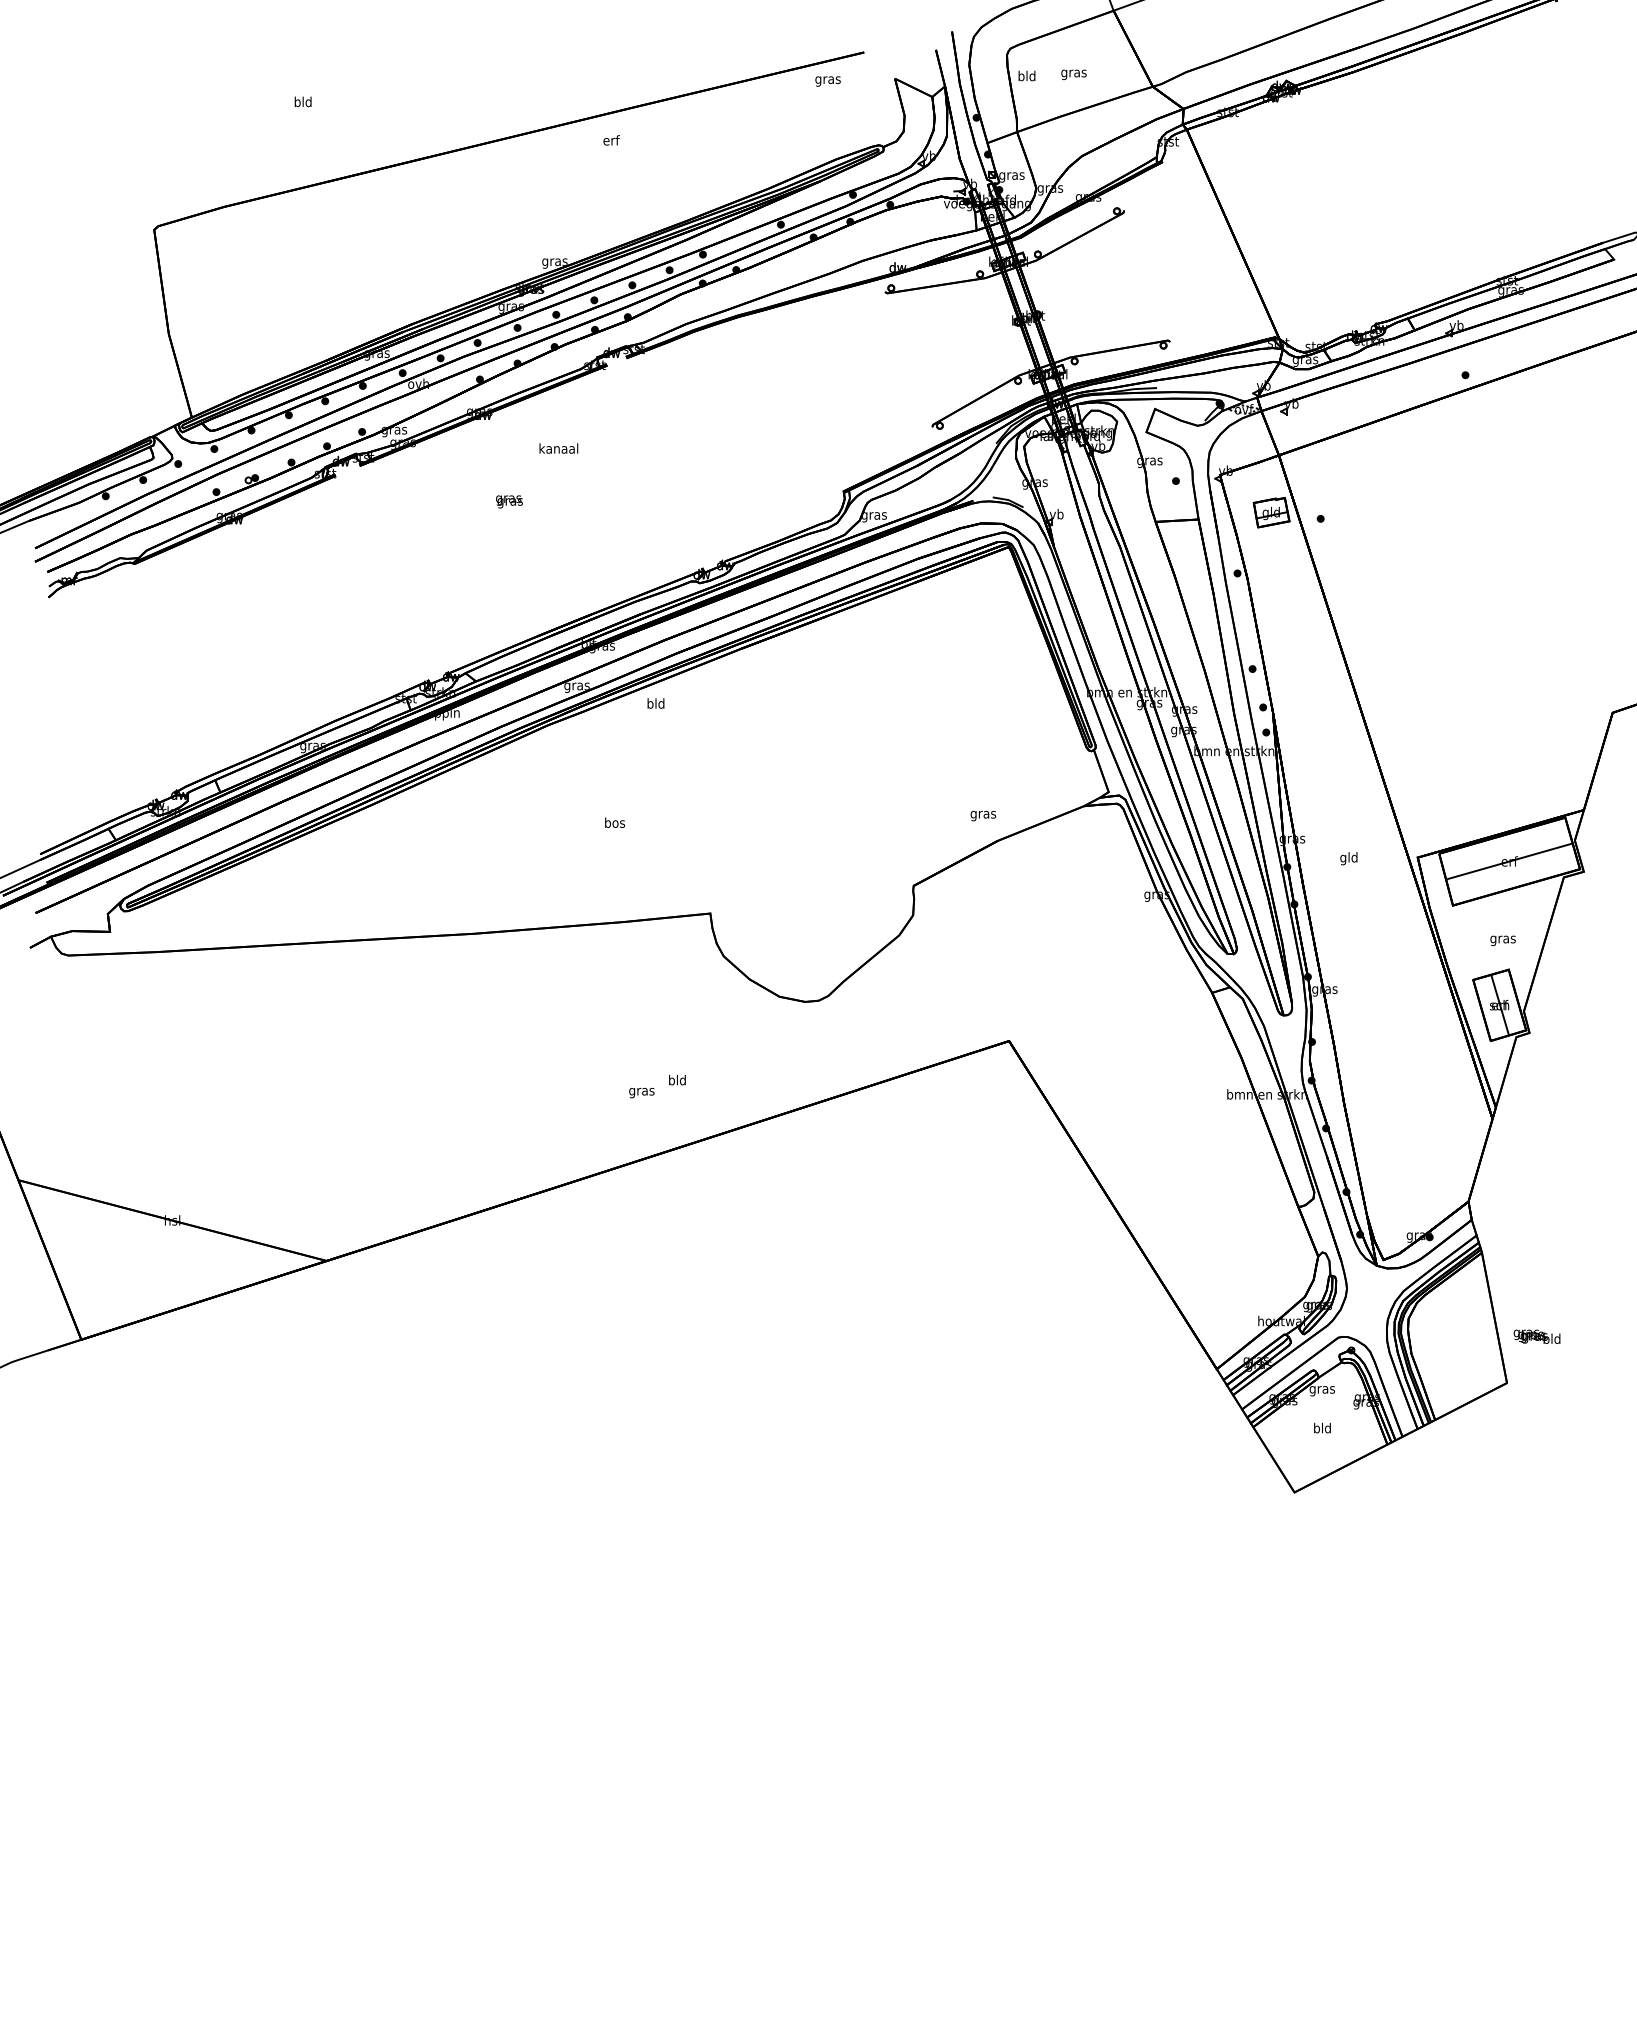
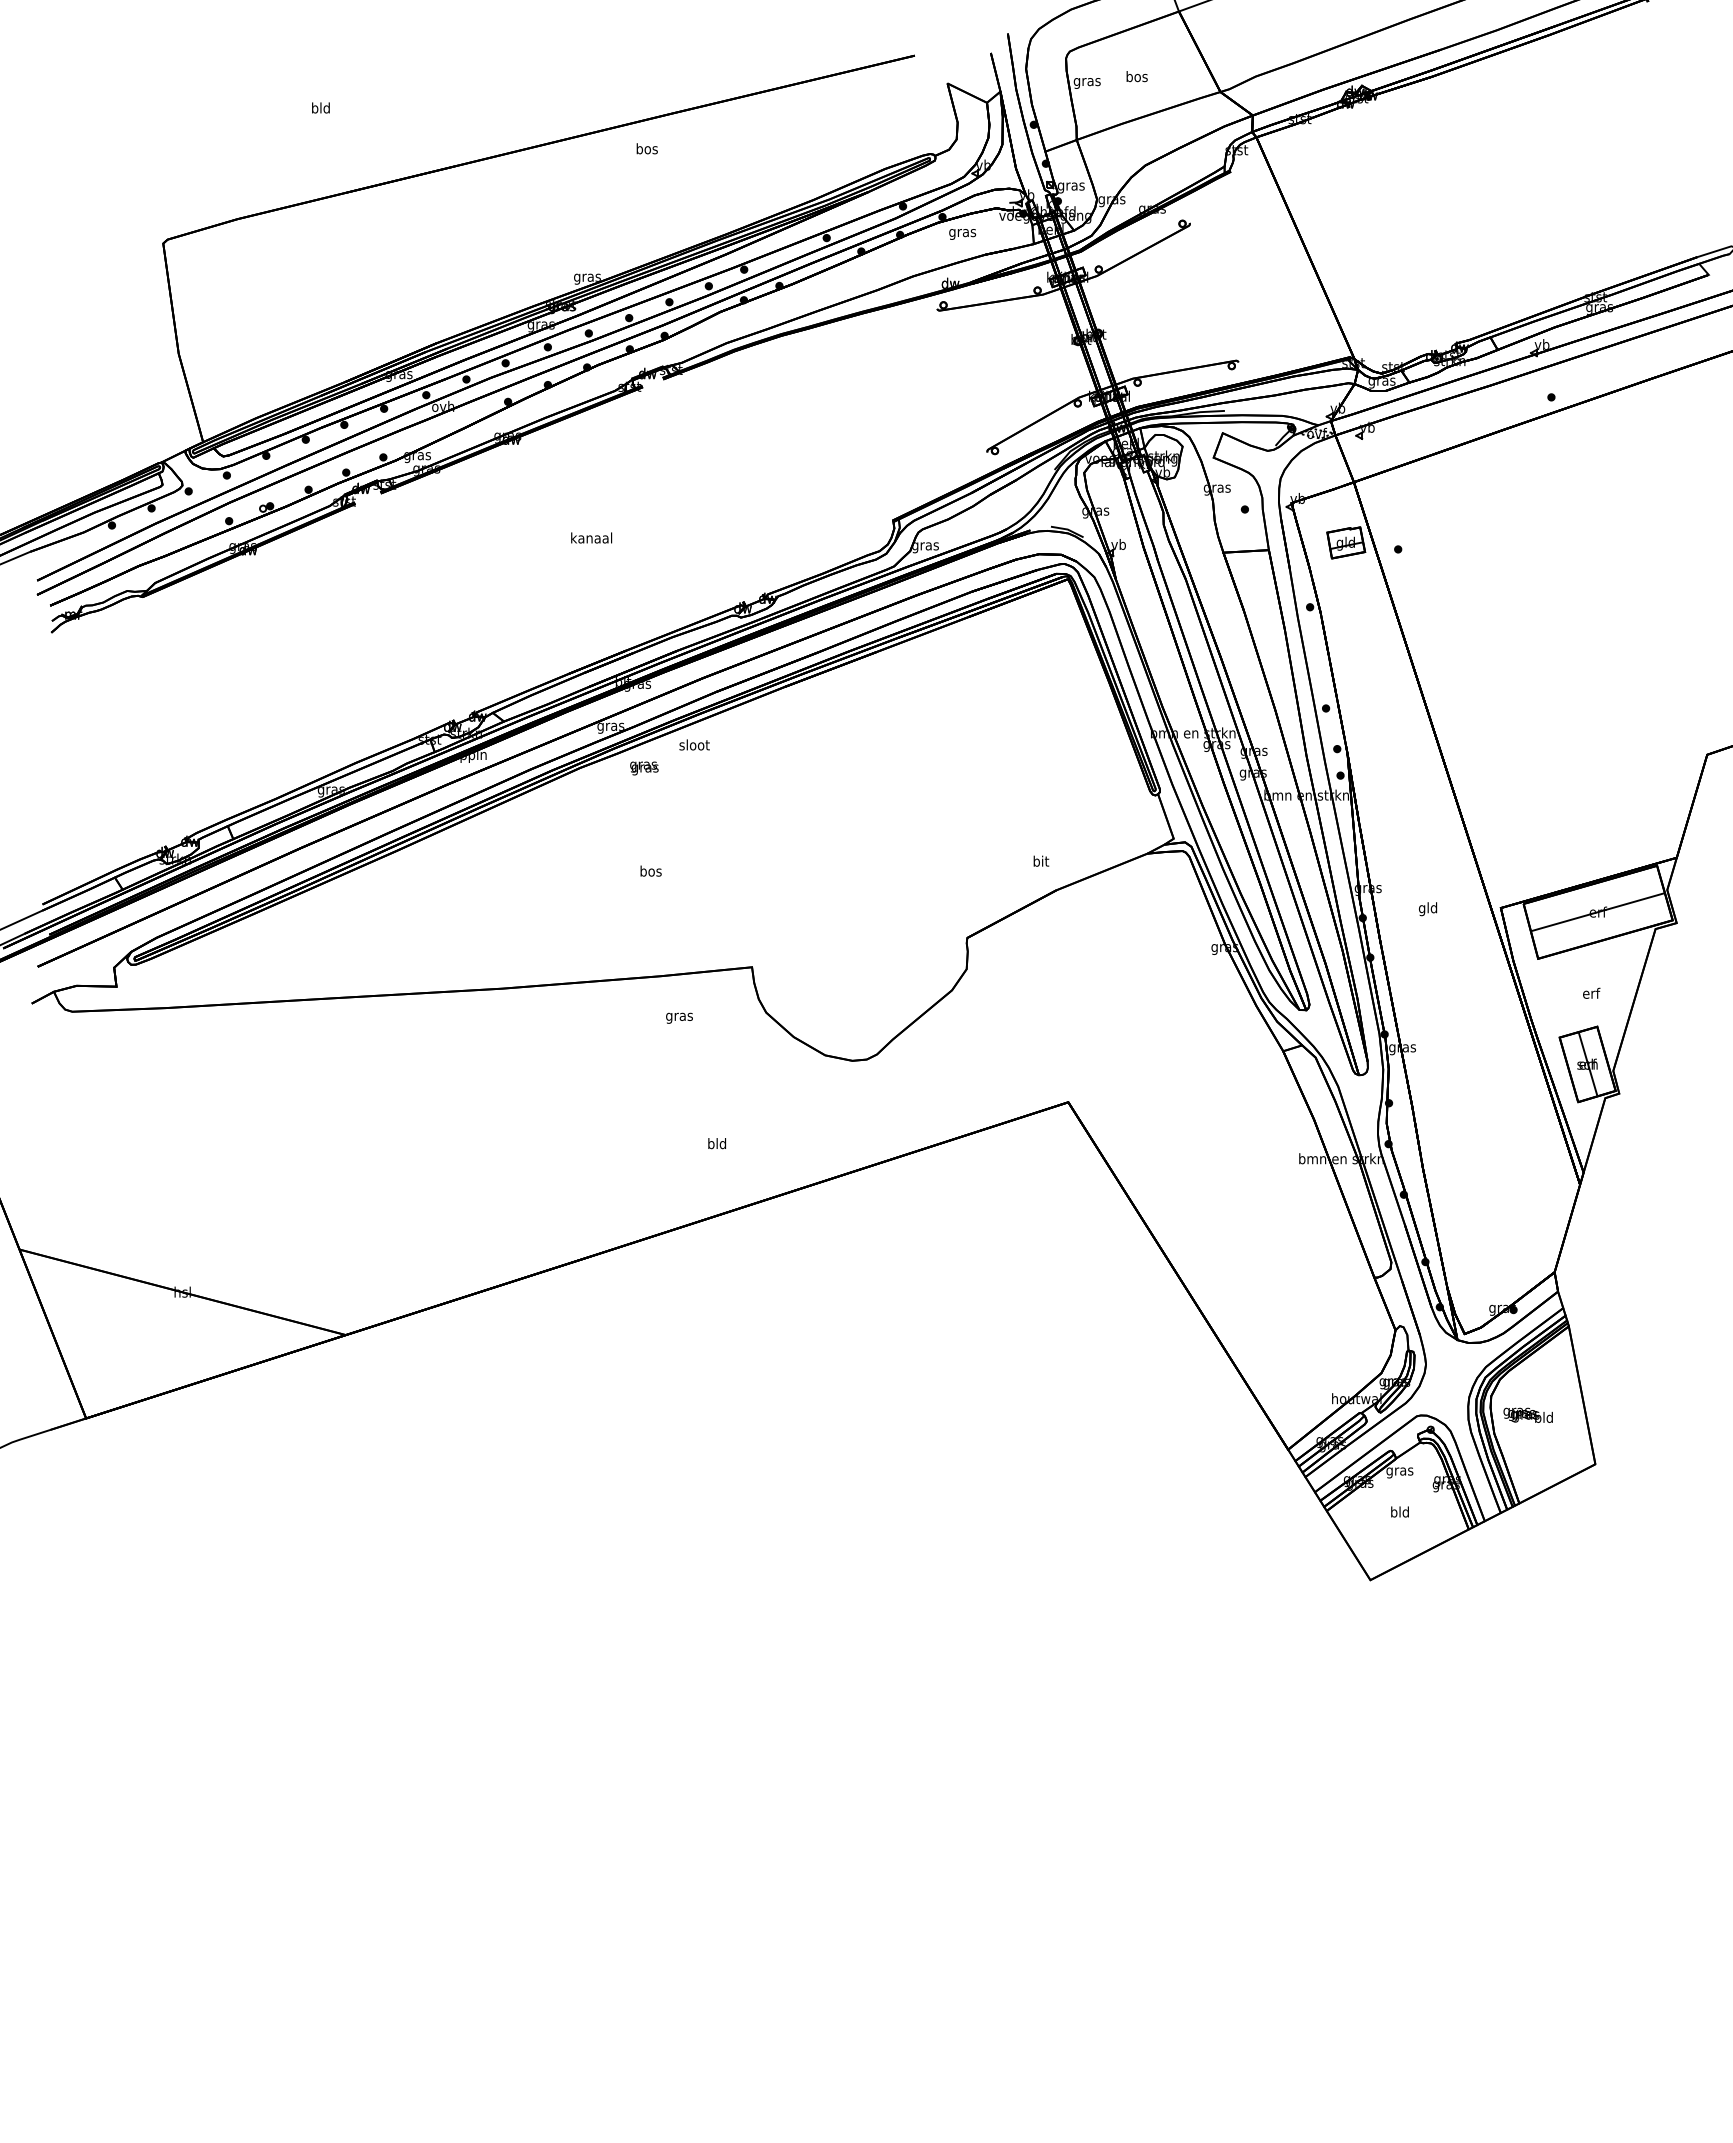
text: (1073, 73) -> (1136, 77), gras -> bos
text: (1026, 76) -> (1086, 81), bld -> gras
text: (827, 81) -> (962, 234), moved
text: (610, 140) -> (646, 148), erf -> bos
text: (558, 448) -> (591, 537), moved
text: (509, 501) -> (644, 768), moved
text: (656, 703) -> (694, 744), bld -> sloot
text: (982, 814) -> (1040, 862), gras -> bit
text: (1502, 939) -> (1590, 994), gras -> erf
text: (641, 1092) -> (679, 1017), moved
text: (1536, 1335) -> (1527, 1414), moved

